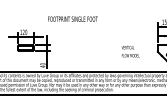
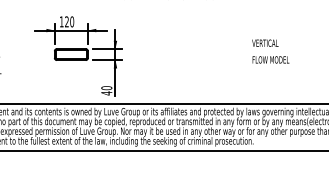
text: (130, 51) -> (270, 51), moved

